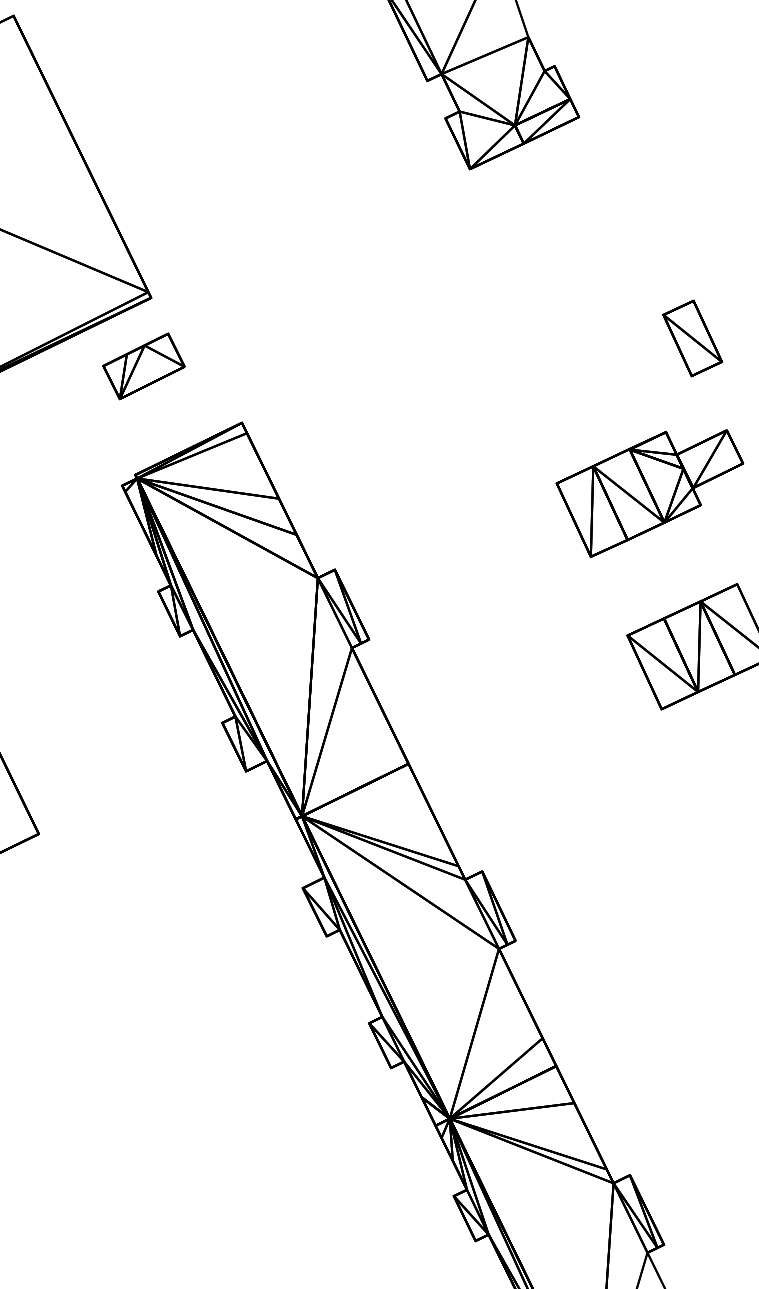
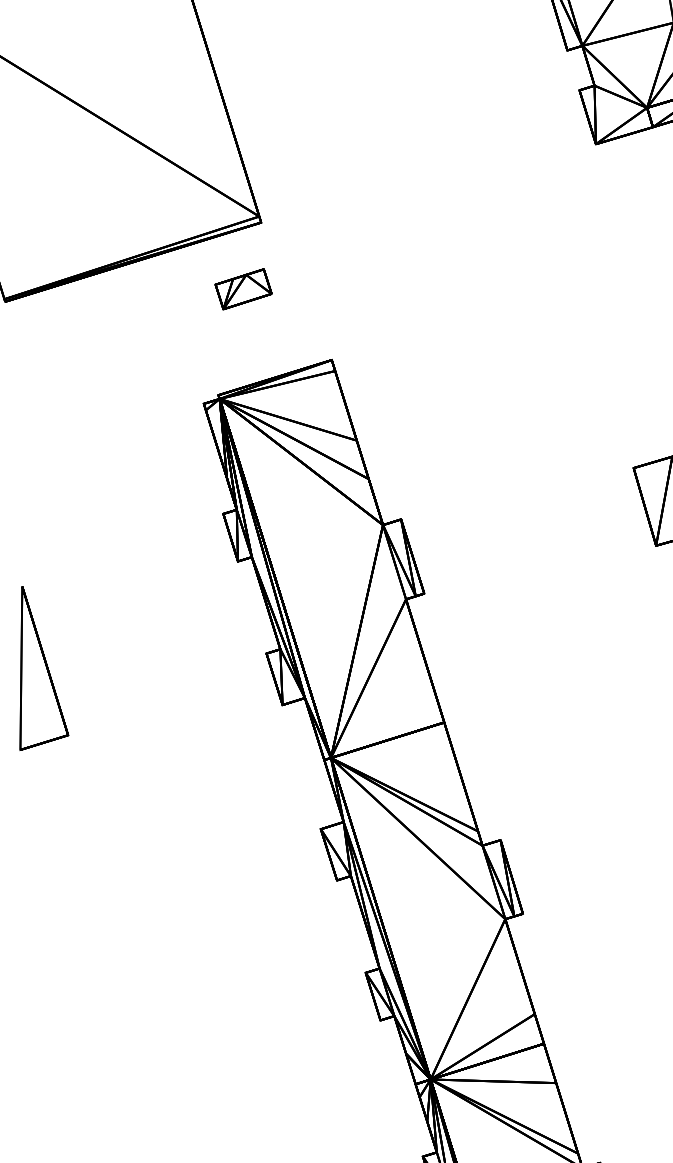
part: (143, 366) -> (243, 289), size x0.7

